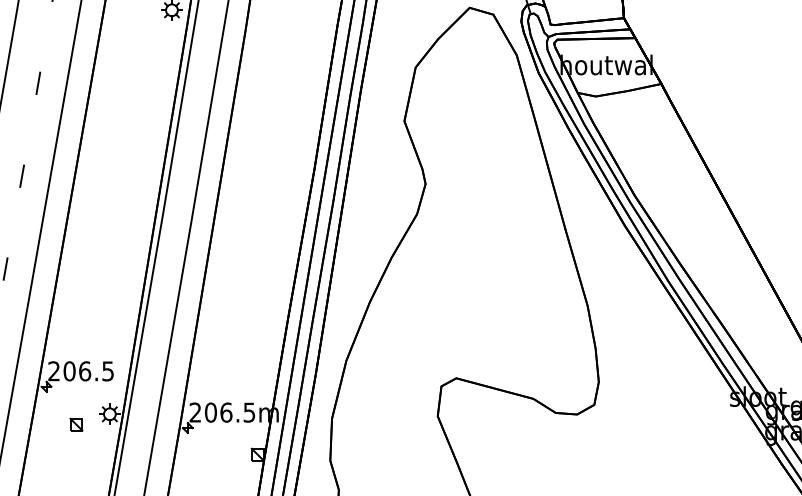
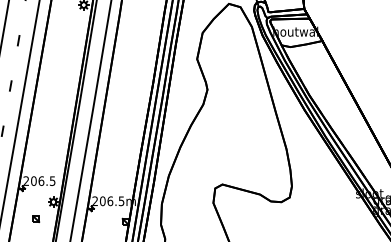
part: (76, 423) -> (36, 218), moved

